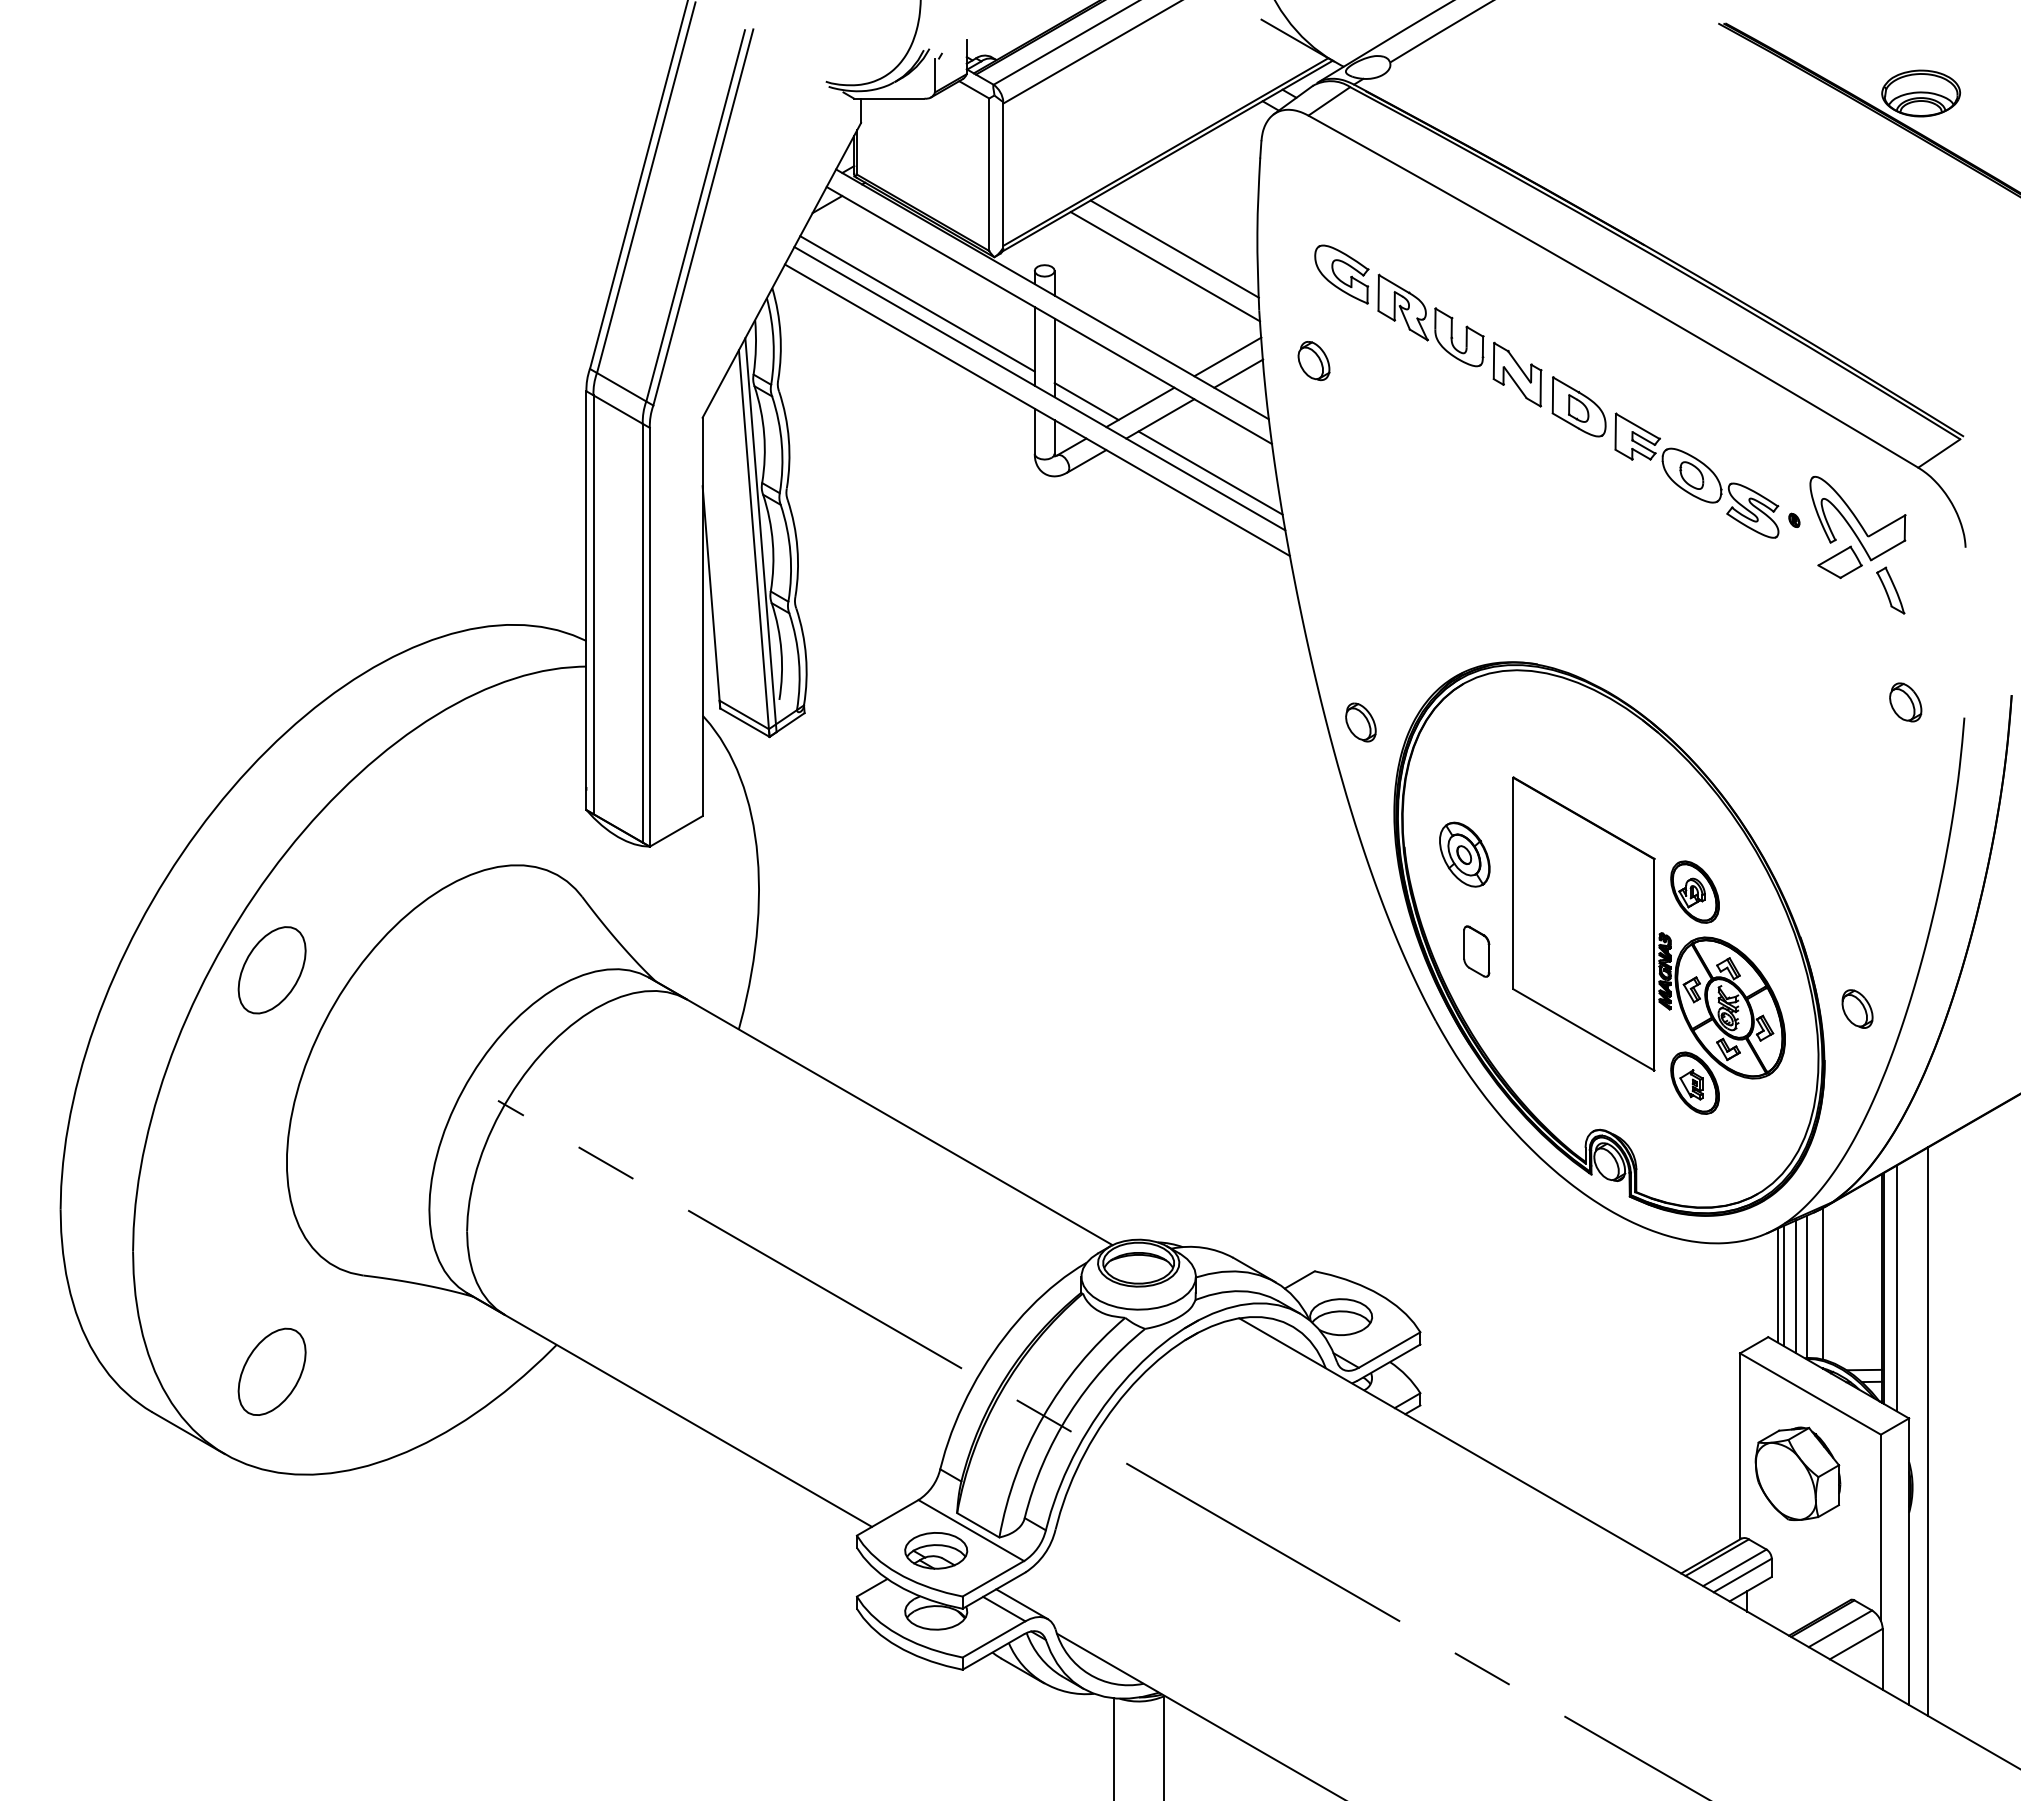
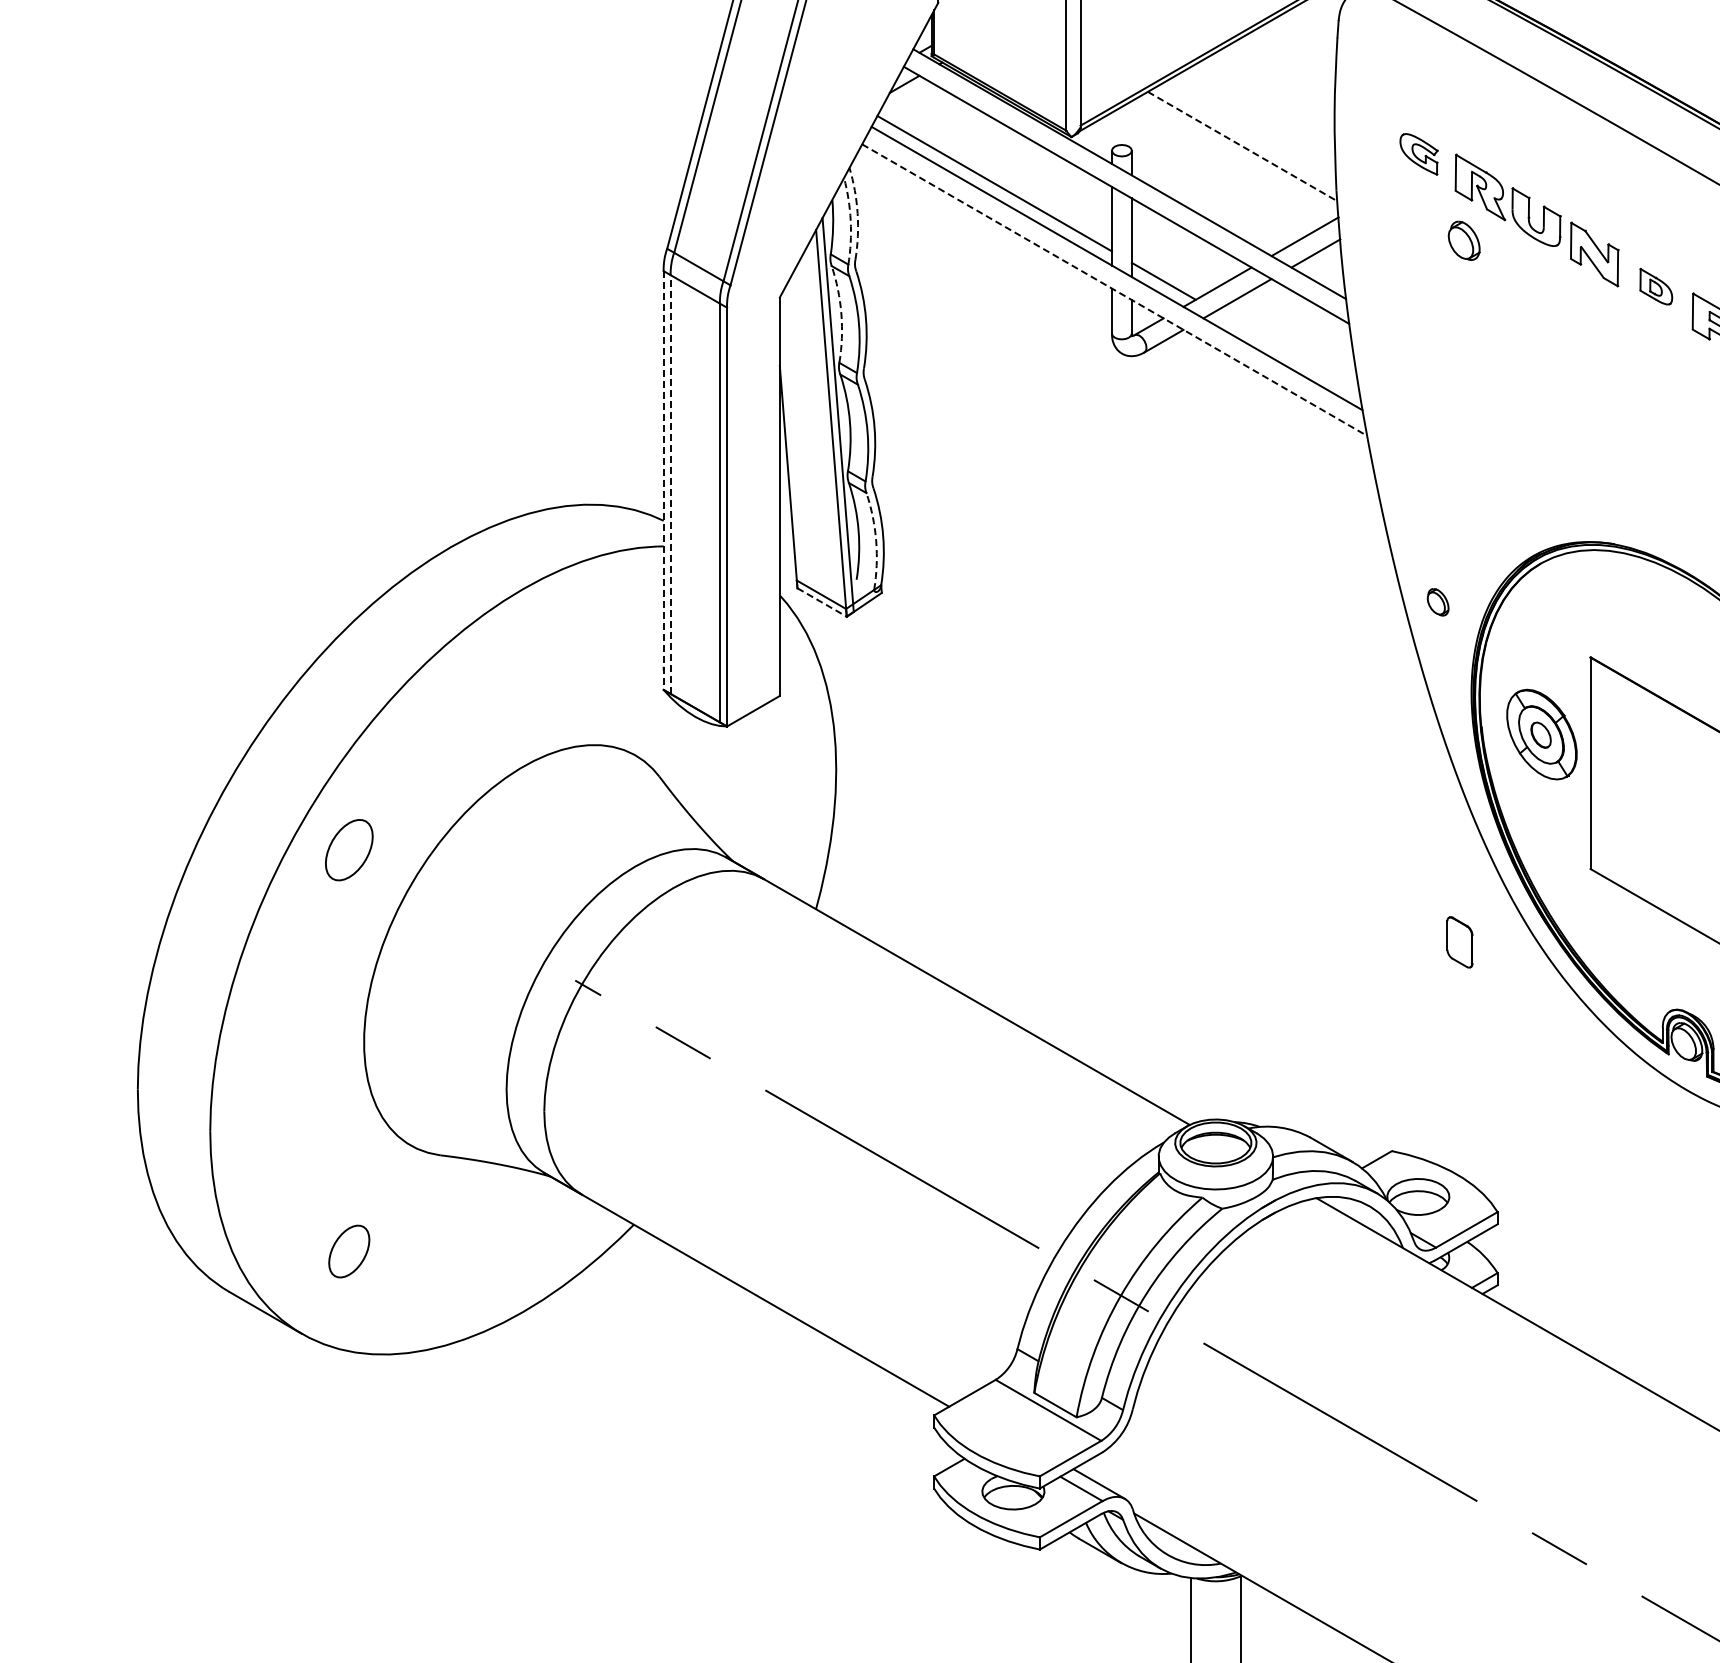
line: (1174, 248) -> (1251, 128), removed
line: (1165, 266) -> (1242, 146), solid -> dashed
part: (1341, 274) -> (1418, 154), size x0.7
arc: (780, 333) -> (857, 213), solid -> dashed
arc: (773, 341) -> (850, 221), solid -> dashed
part: (1313, 361) -> (1463, 241), moved
part: (1578, 406) -> (1655, 286), size x0.6
line: (1037, 410) -> (1114, 290), solid -> dashed
arc: (764, 434) -> (841, 314), solid -> dashed
line: (1210, 472) -> (1287, 352), removed
line: (586, 601) -> (663, 481), solid -> dashed
line: (593, 604) -> (670, 484), solid -> dashed
arc: (799, 661) -> (876, 541), solid -> dashed
line: (745, 722) -> (822, 602), solid -> dashed
part: (1360, 722) -> (1437, 602), size x0.7
part: (1464, 854) -> (1541, 734), size x1.4
part: (1476, 951) -> (1459, 942), moved
part: (271, 970) -> (348, 850), size x0.7
part: (271, 1371) -> (348, 1251), size x0.6
part: (936, 1550) -> (1013, 1430), removed

